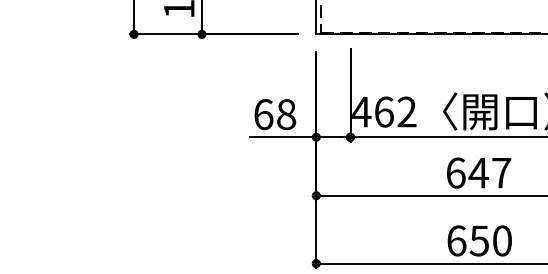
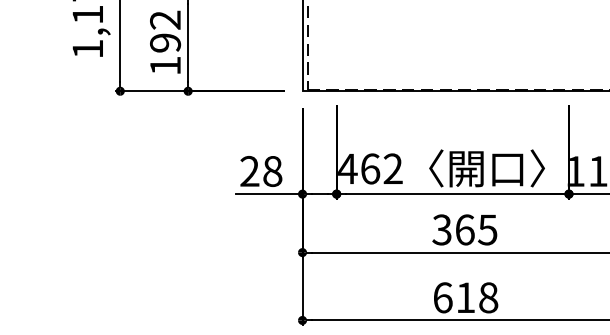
text: (263, 114) -> (249, 171), 68 -> 28
text: (478, 172) -> (464, 229), 647 -> 365
text: (490, 240) -> (476, 297), 650 -> 618

